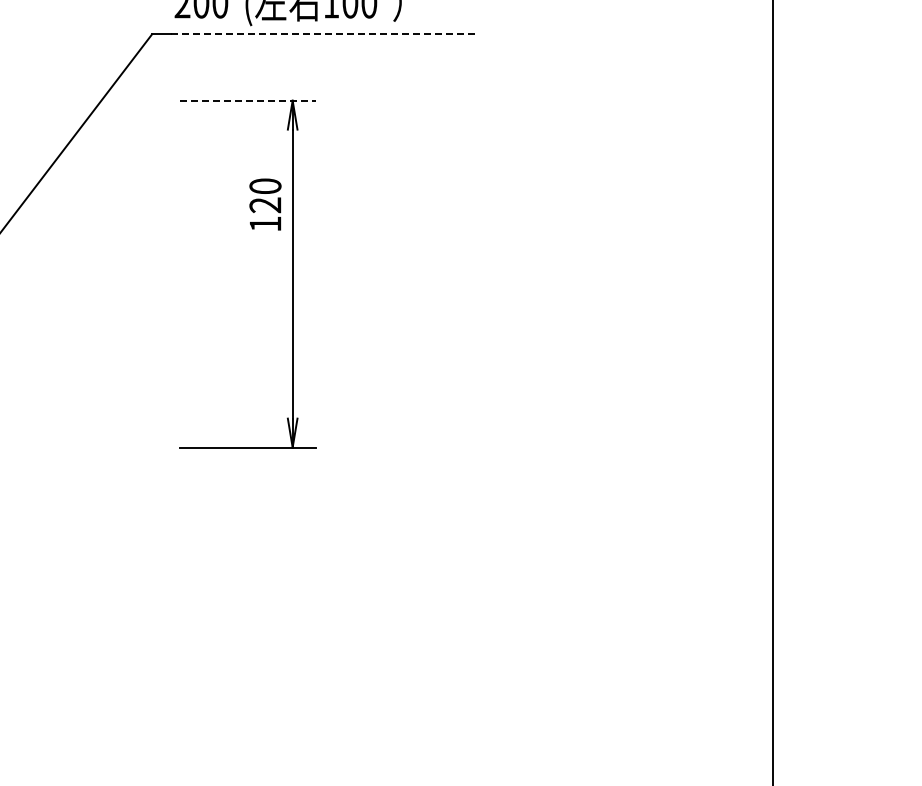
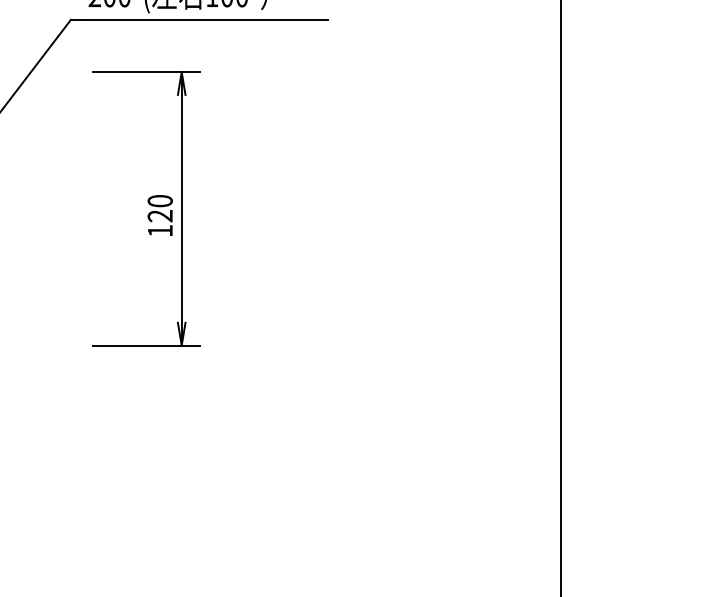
line: (324, 34) -> (206, 19), dashed -> solid
line: (247, 100) -> (146, 72), dashed -> solid
text: (265, 204) -> (160, 215), moved

